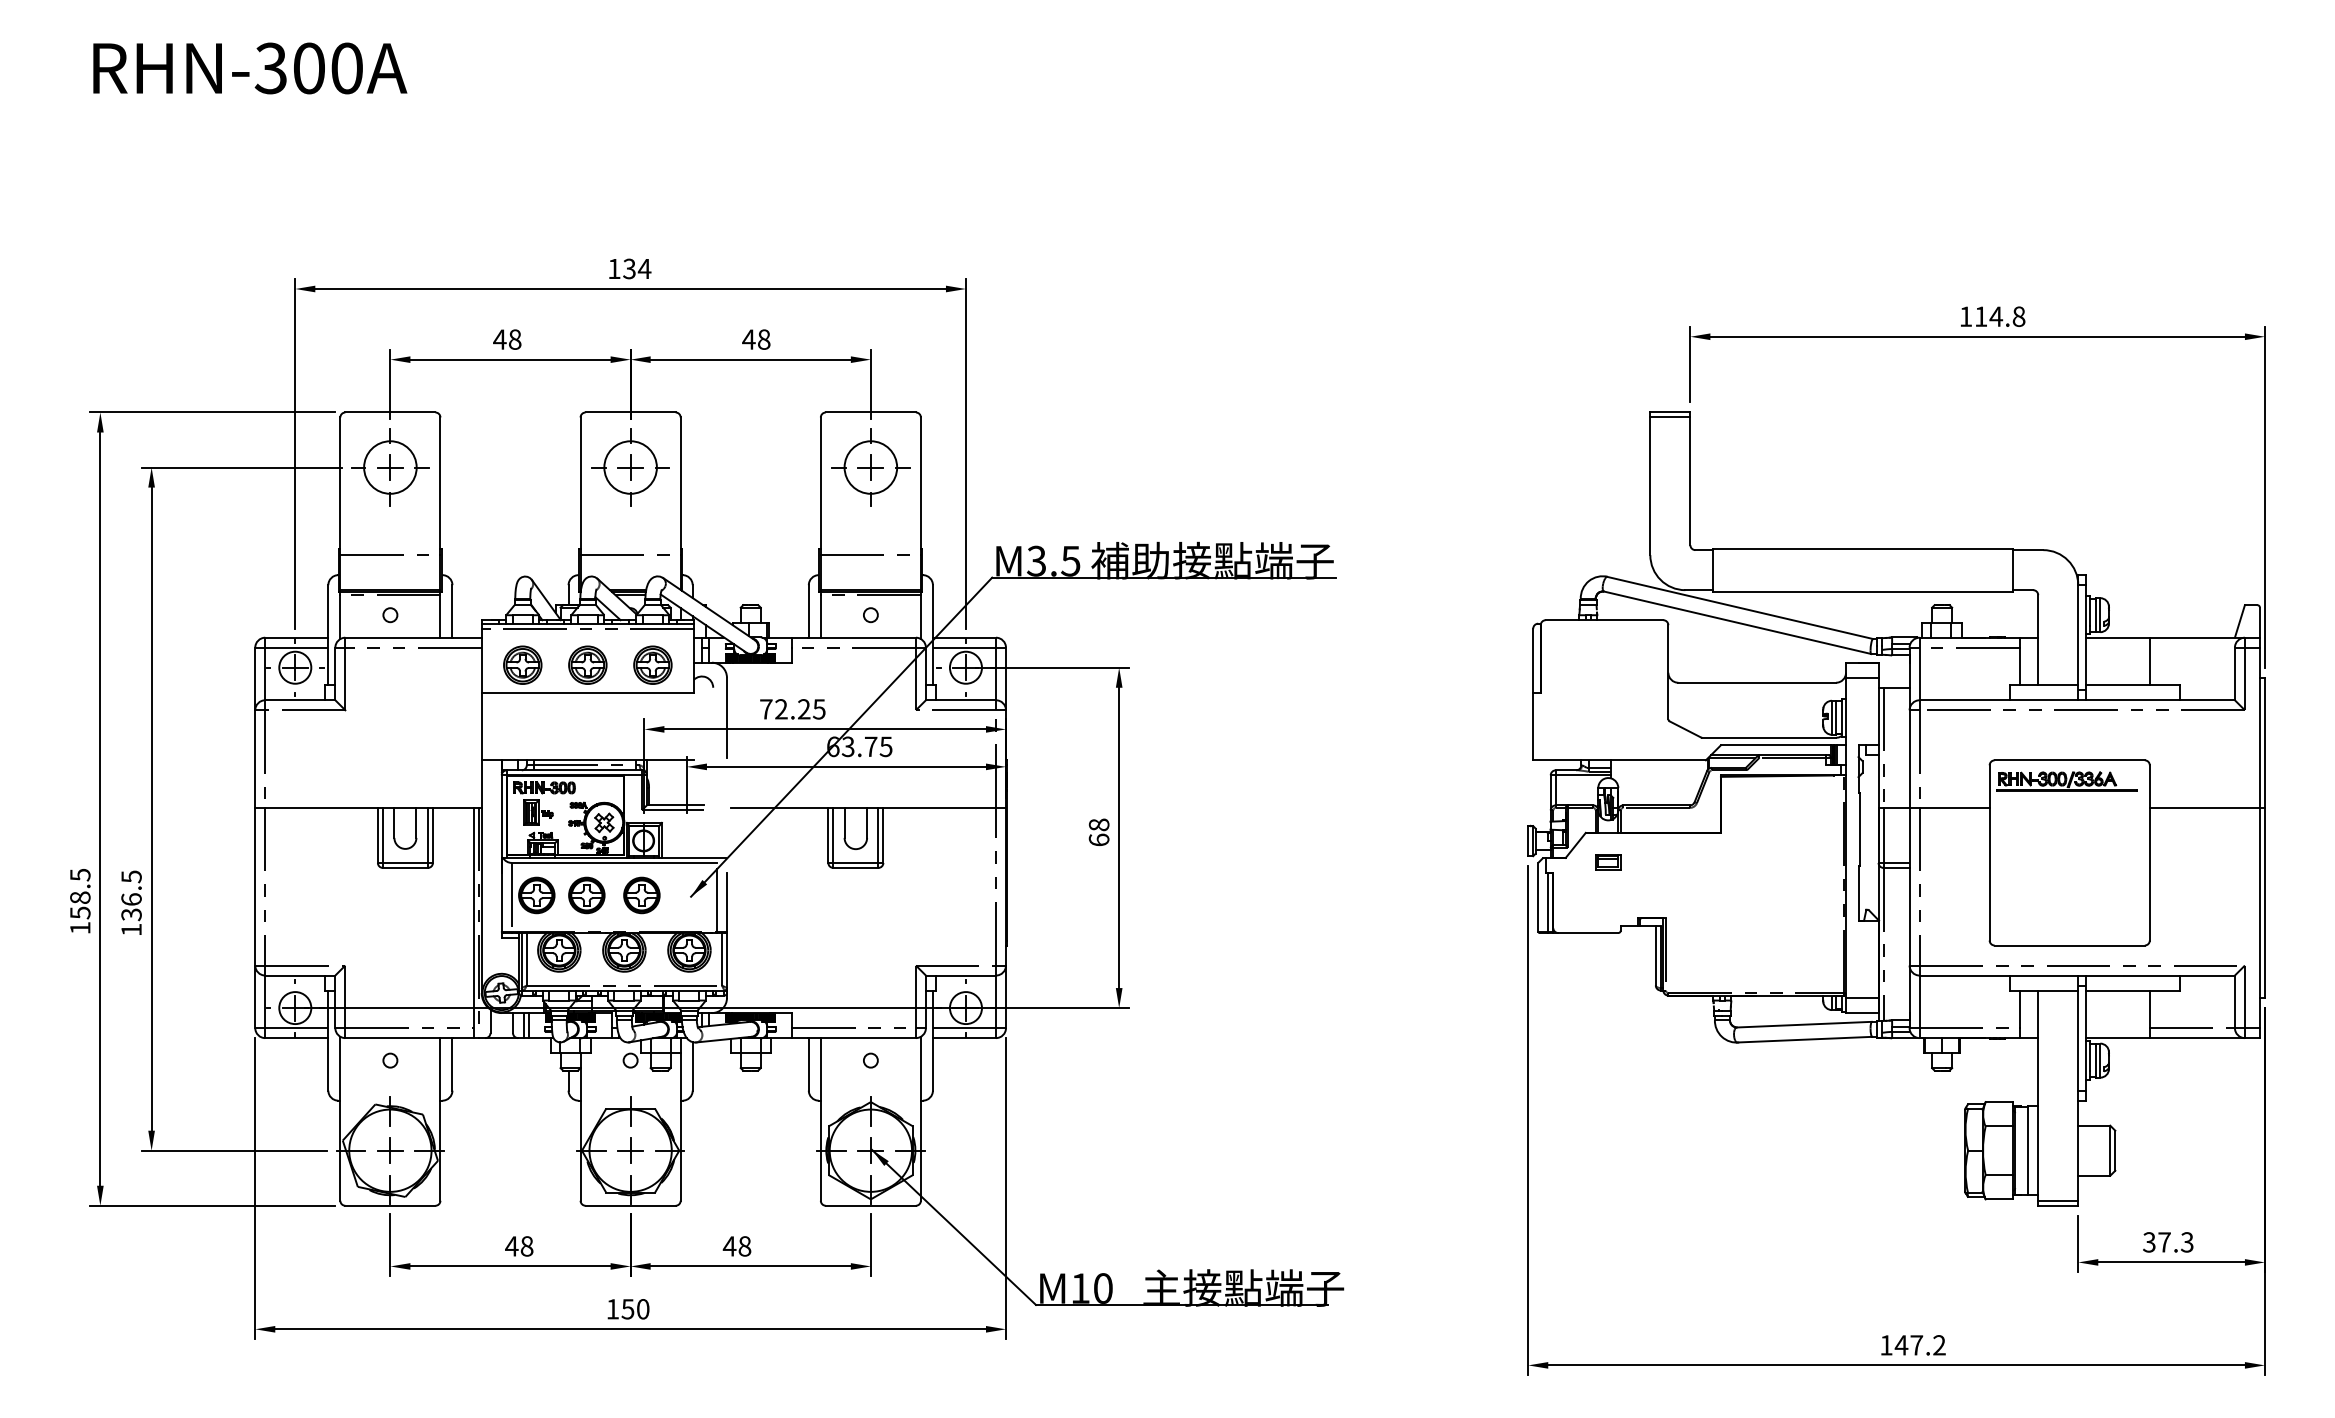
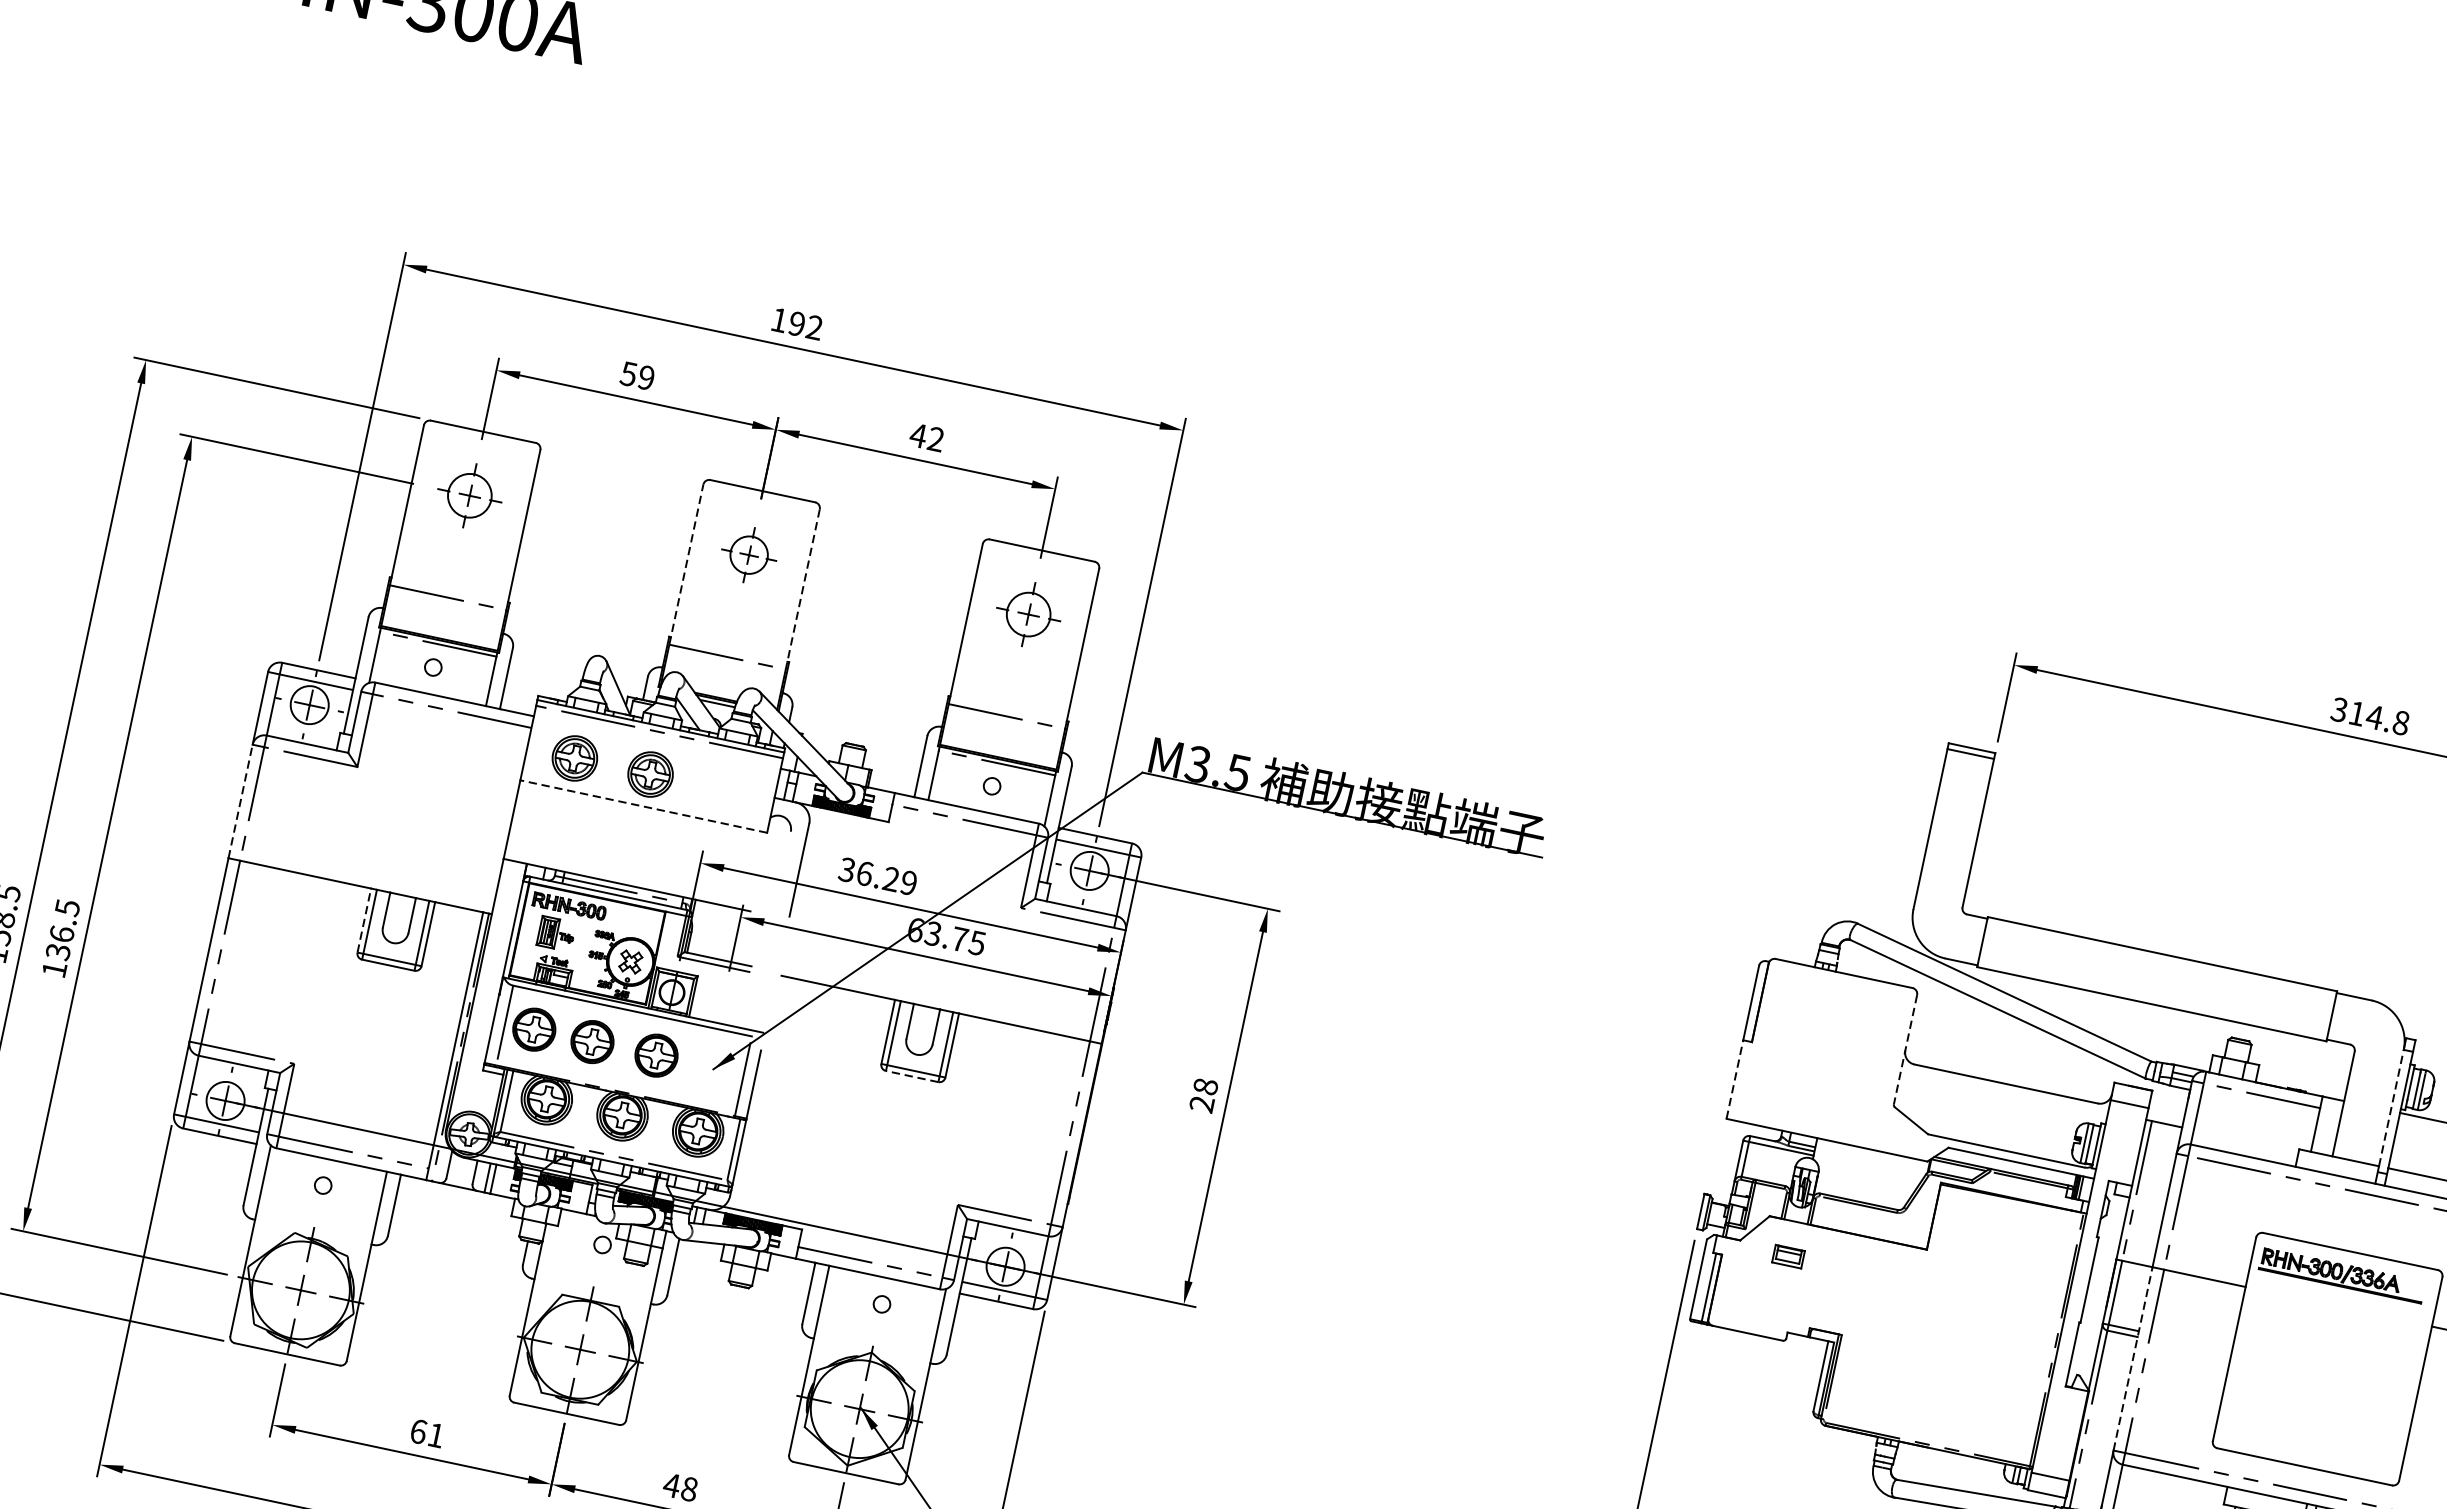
text: (637, 268) -> (806, 325), 134 -> 192
text: (1965, 316) -> (2339, 709), 114.8 -> 314.8
text: (507, 339) -> (637, 375), 48 -> 59
text: (763, 339) -> (935, 439), 48 -> 42
part: (390, 467) -> (469, 495), size x0.7
part: (630, 467) -> (749, 555), size x0.6
part: (870, 467) -> (1028, 614), size x0.7
line: (580, 486) -> (686, 564), solid -> dashed
line: (680, 486) -> (802, 589), solid -> dashed
line: (2078, 634) -> (2391, 1107), solid -> dashed
part: (652, 664) -> (725, 789), removed
line: (1668, 672) -> (1905, 1050), solid -> dashed
line: (587, 692) -> (643, 806), solid -> dashed
text: (792, 709) -> (877, 876), 72.25 -> 36.29
line: (1533, 726) -> (1735, 1079), solid -> dashed
line: (255, 759) -> (240, 802), solid -> dashed
line: (377, 835) -> (363, 920), solid -> dashed
text: (1098, 839) -> (1201, 1103), 68 -> 28
line: (855, 867) -> (911, 1075), solid -> dashed
line: (1909, 886) -> (2132, 1358), solid -> dashed
text: (519, 1246) -> (427, 1433), 48 -> 61

